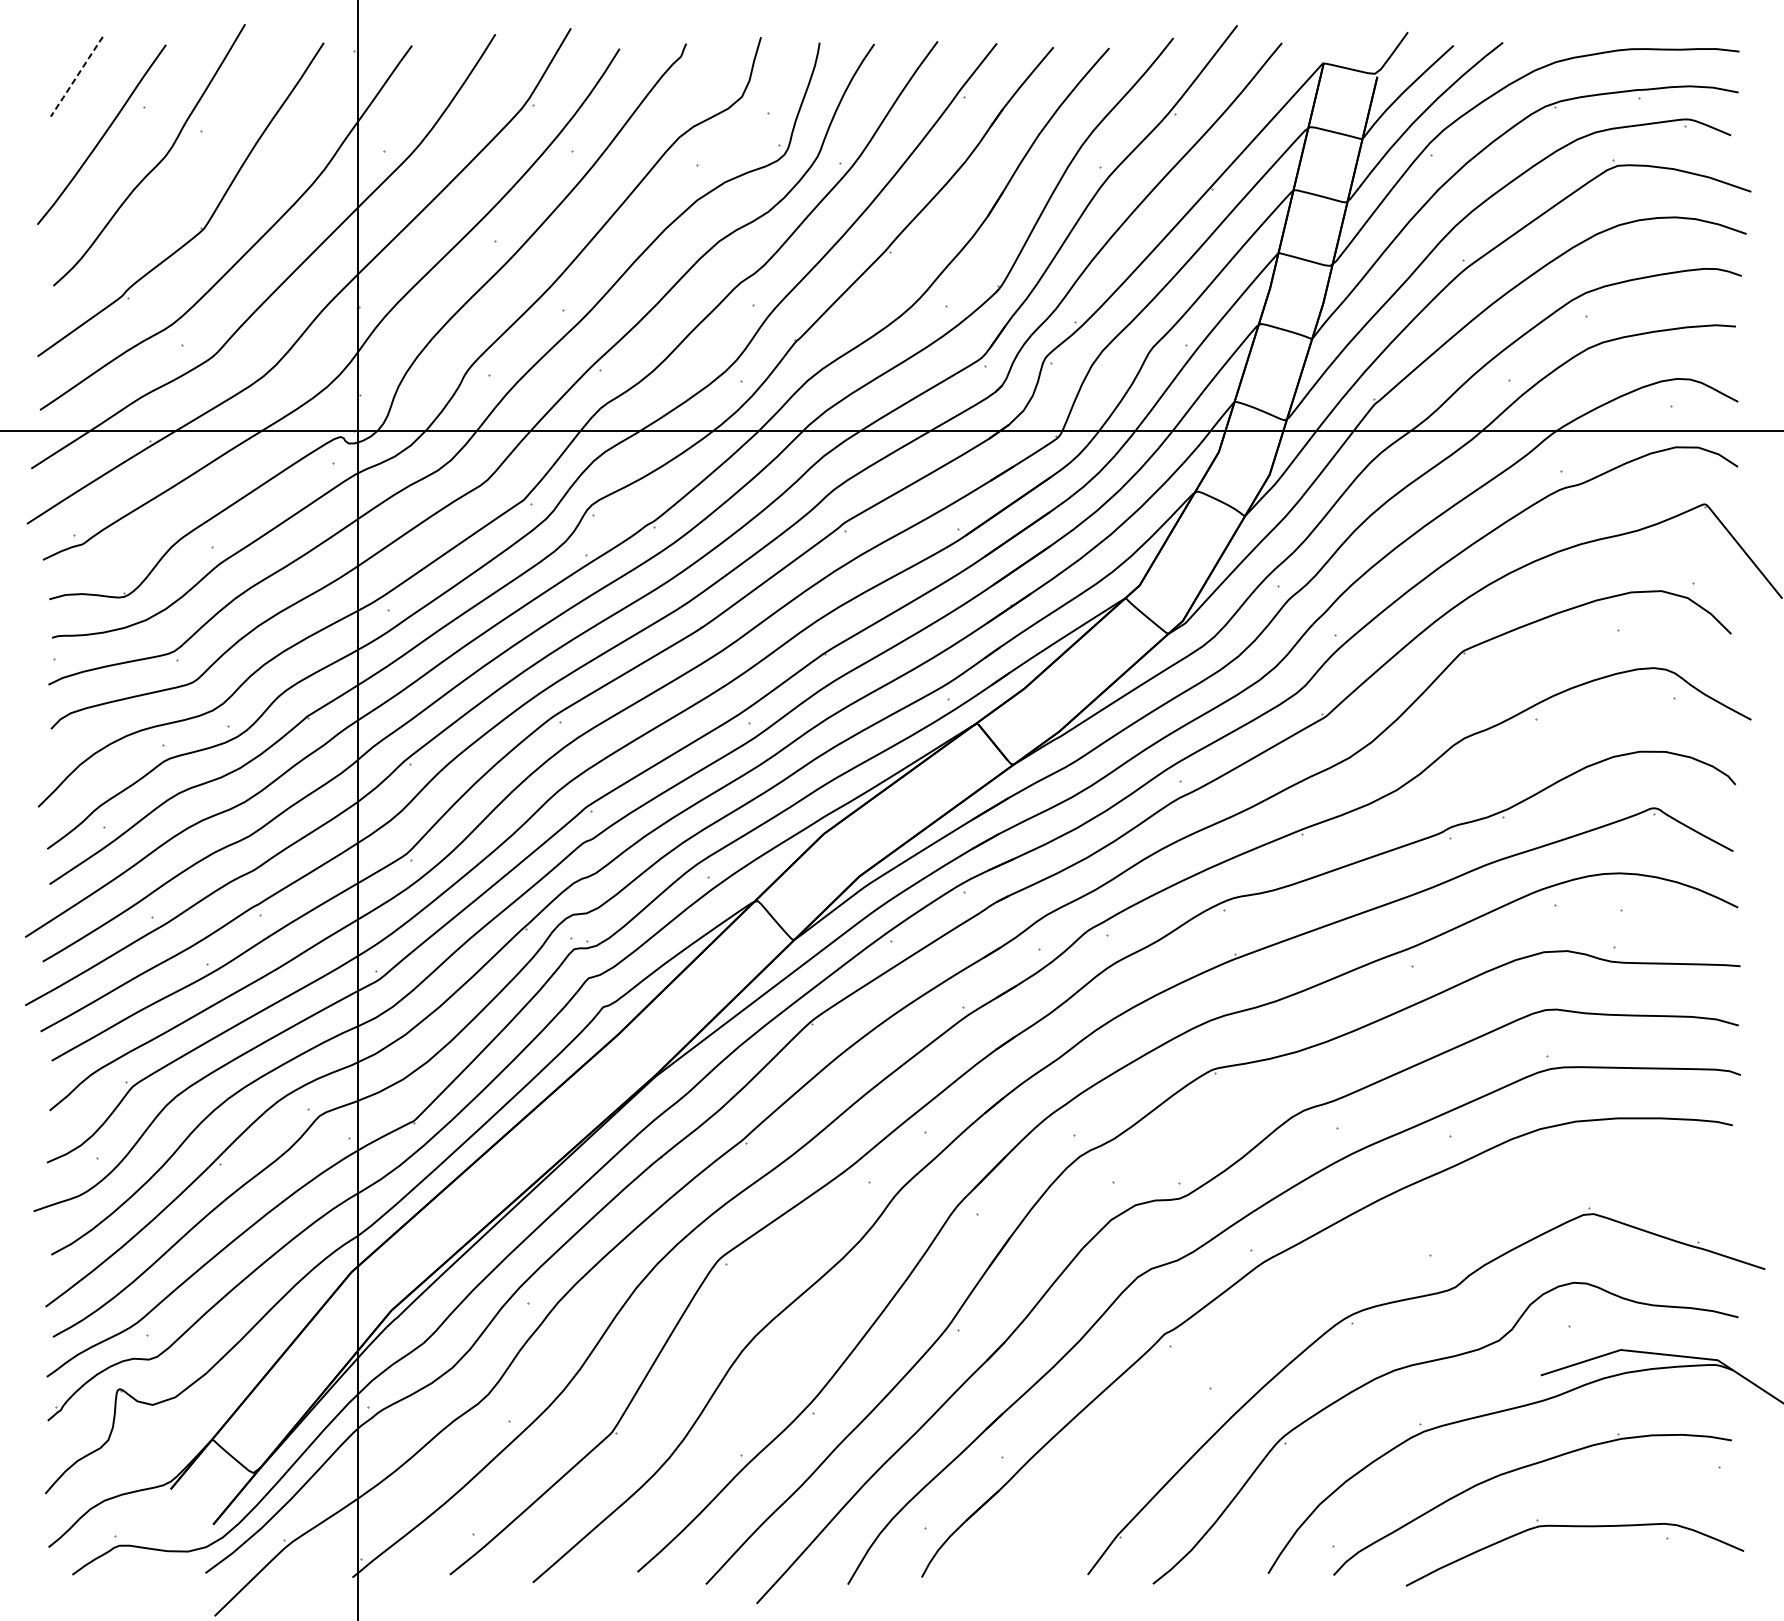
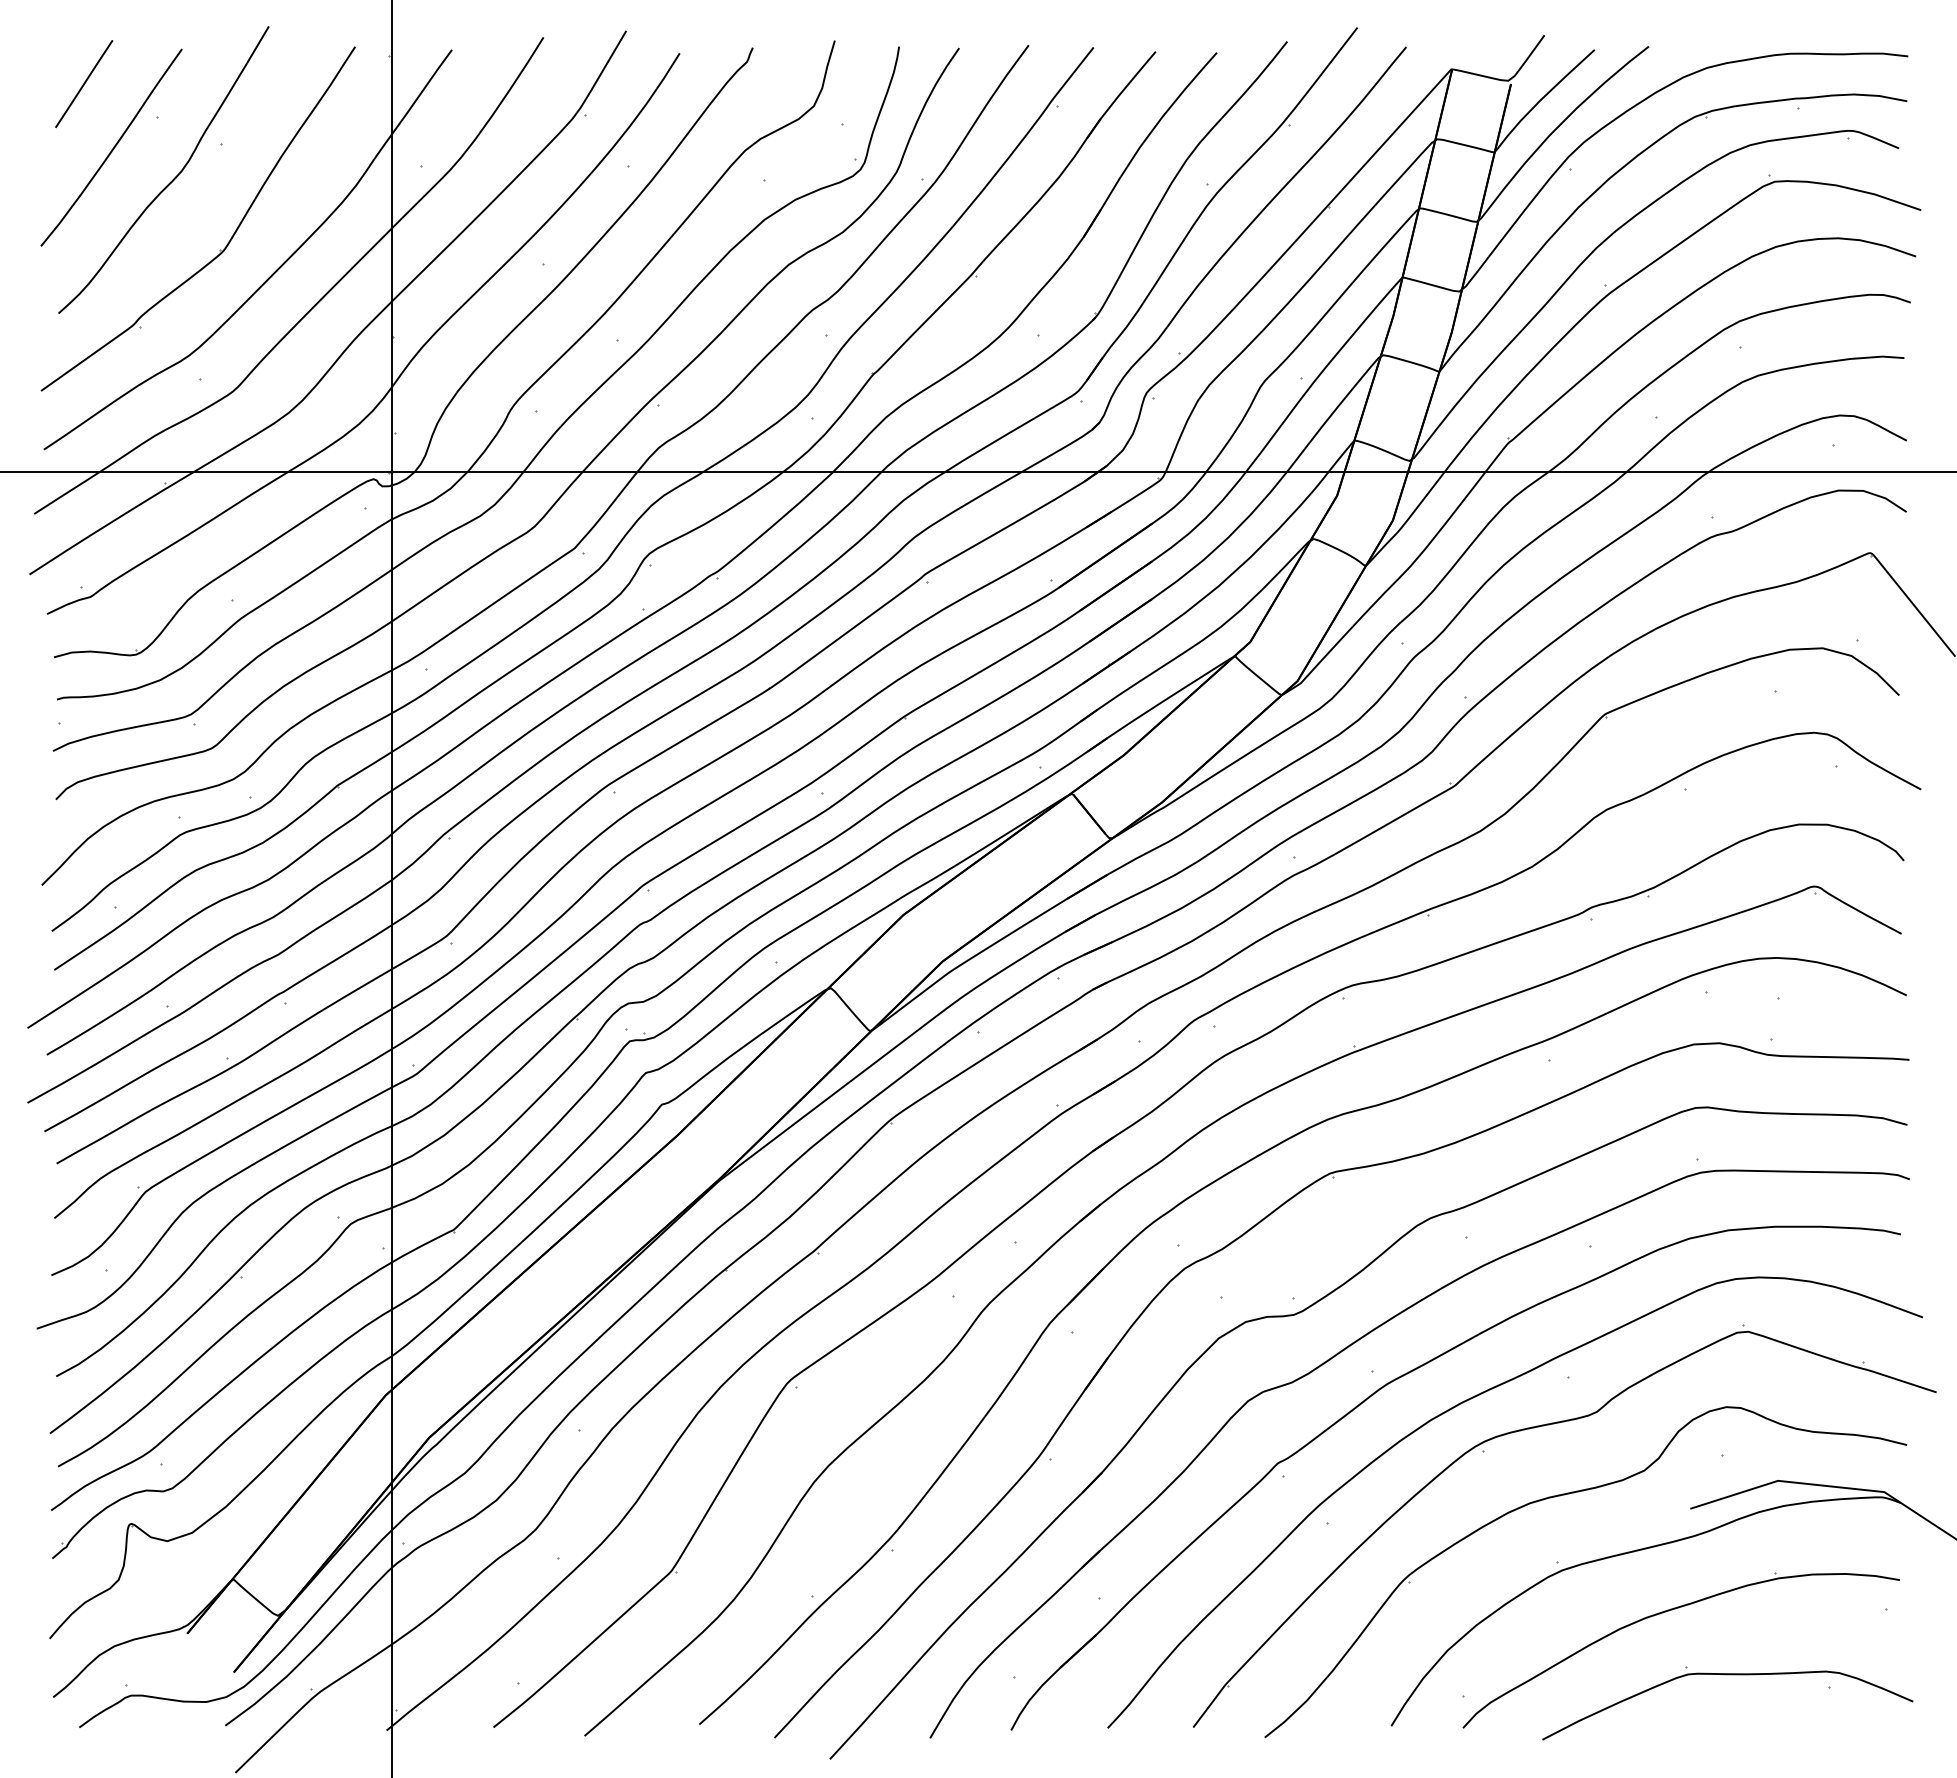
line: (76, 77) -> (83, 84), dashed -> solid
curve: (1335, 1278) -> (1465, 1402), added

